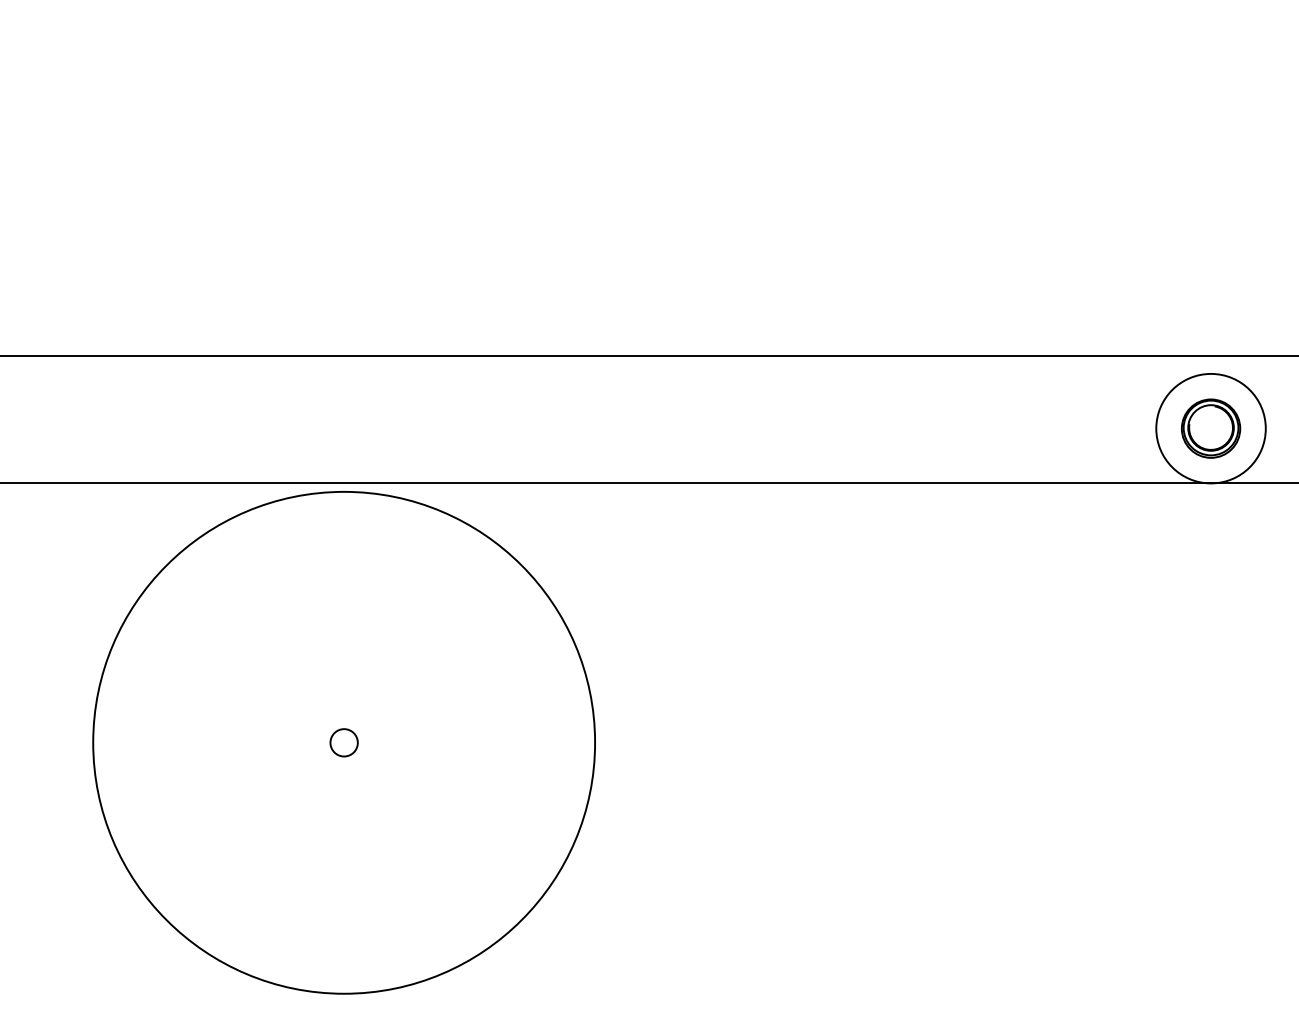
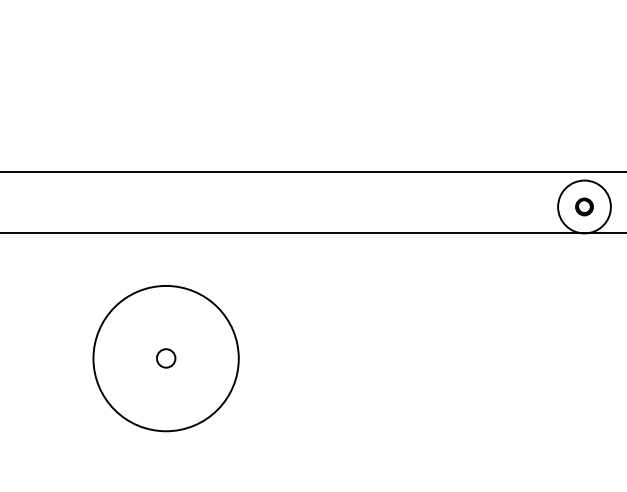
part: (1211, 427) -> (584, 206), size x0.6
circle: (342, 742) -> (165, 358), size x1.4
circle: (344, 742) -> (166, 358), size x0.6

